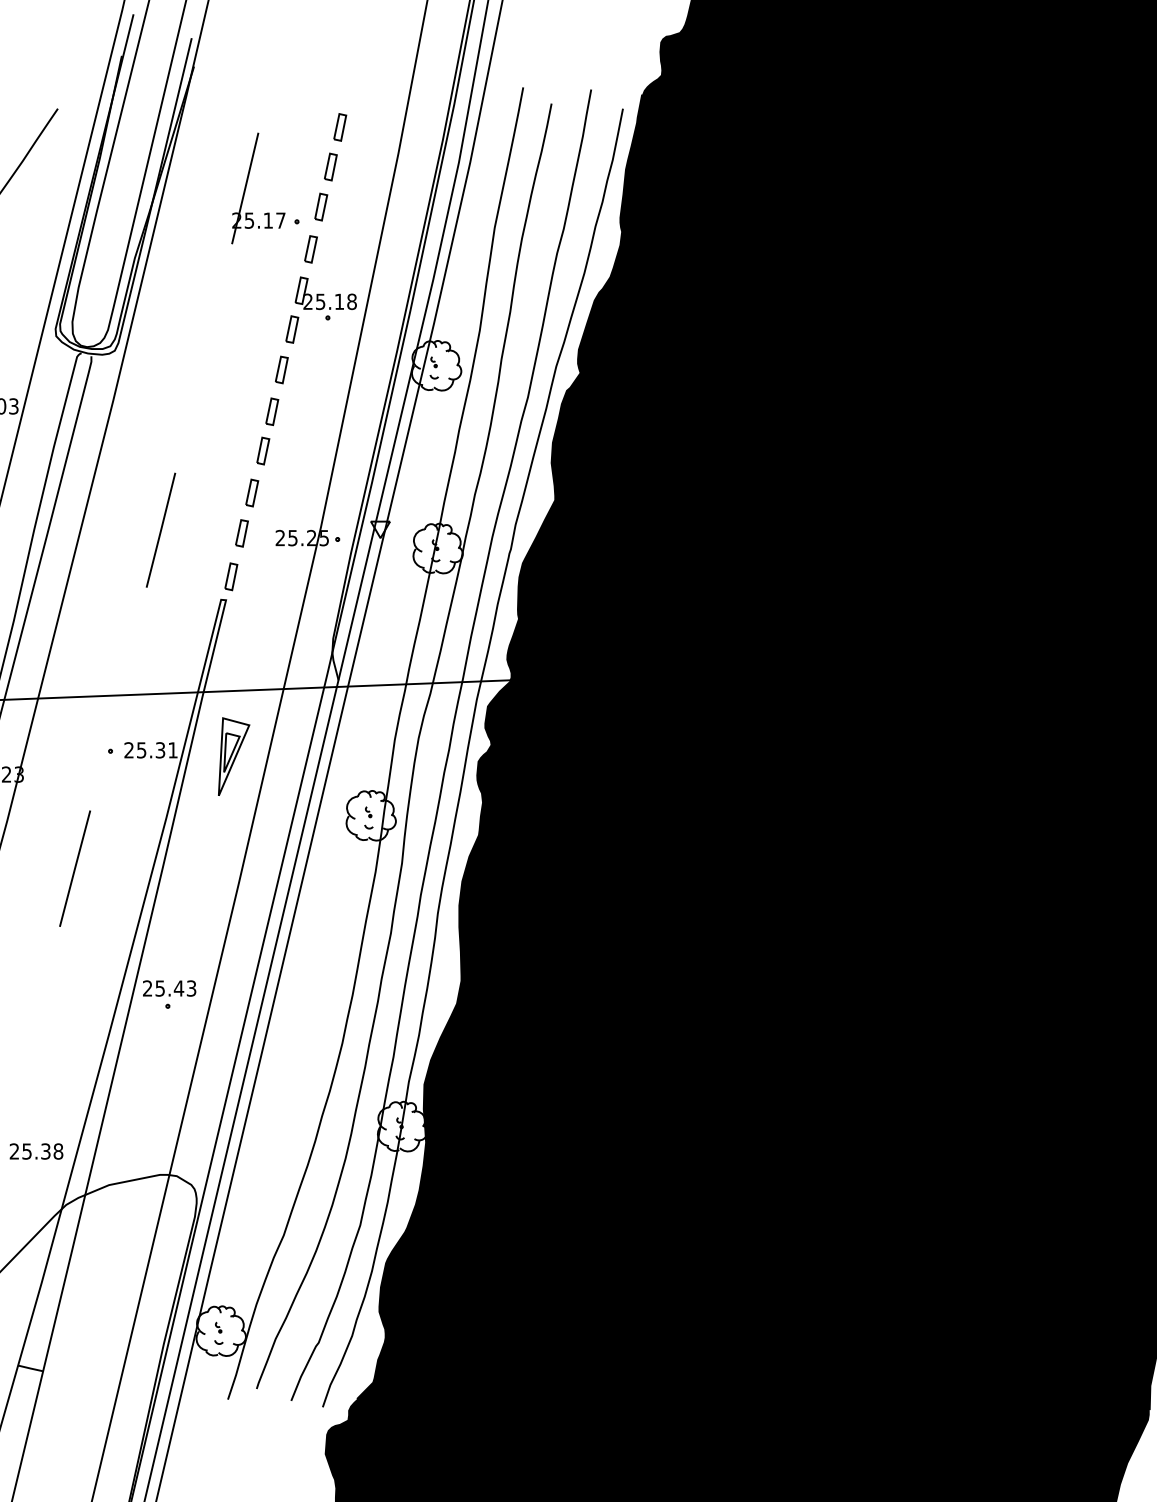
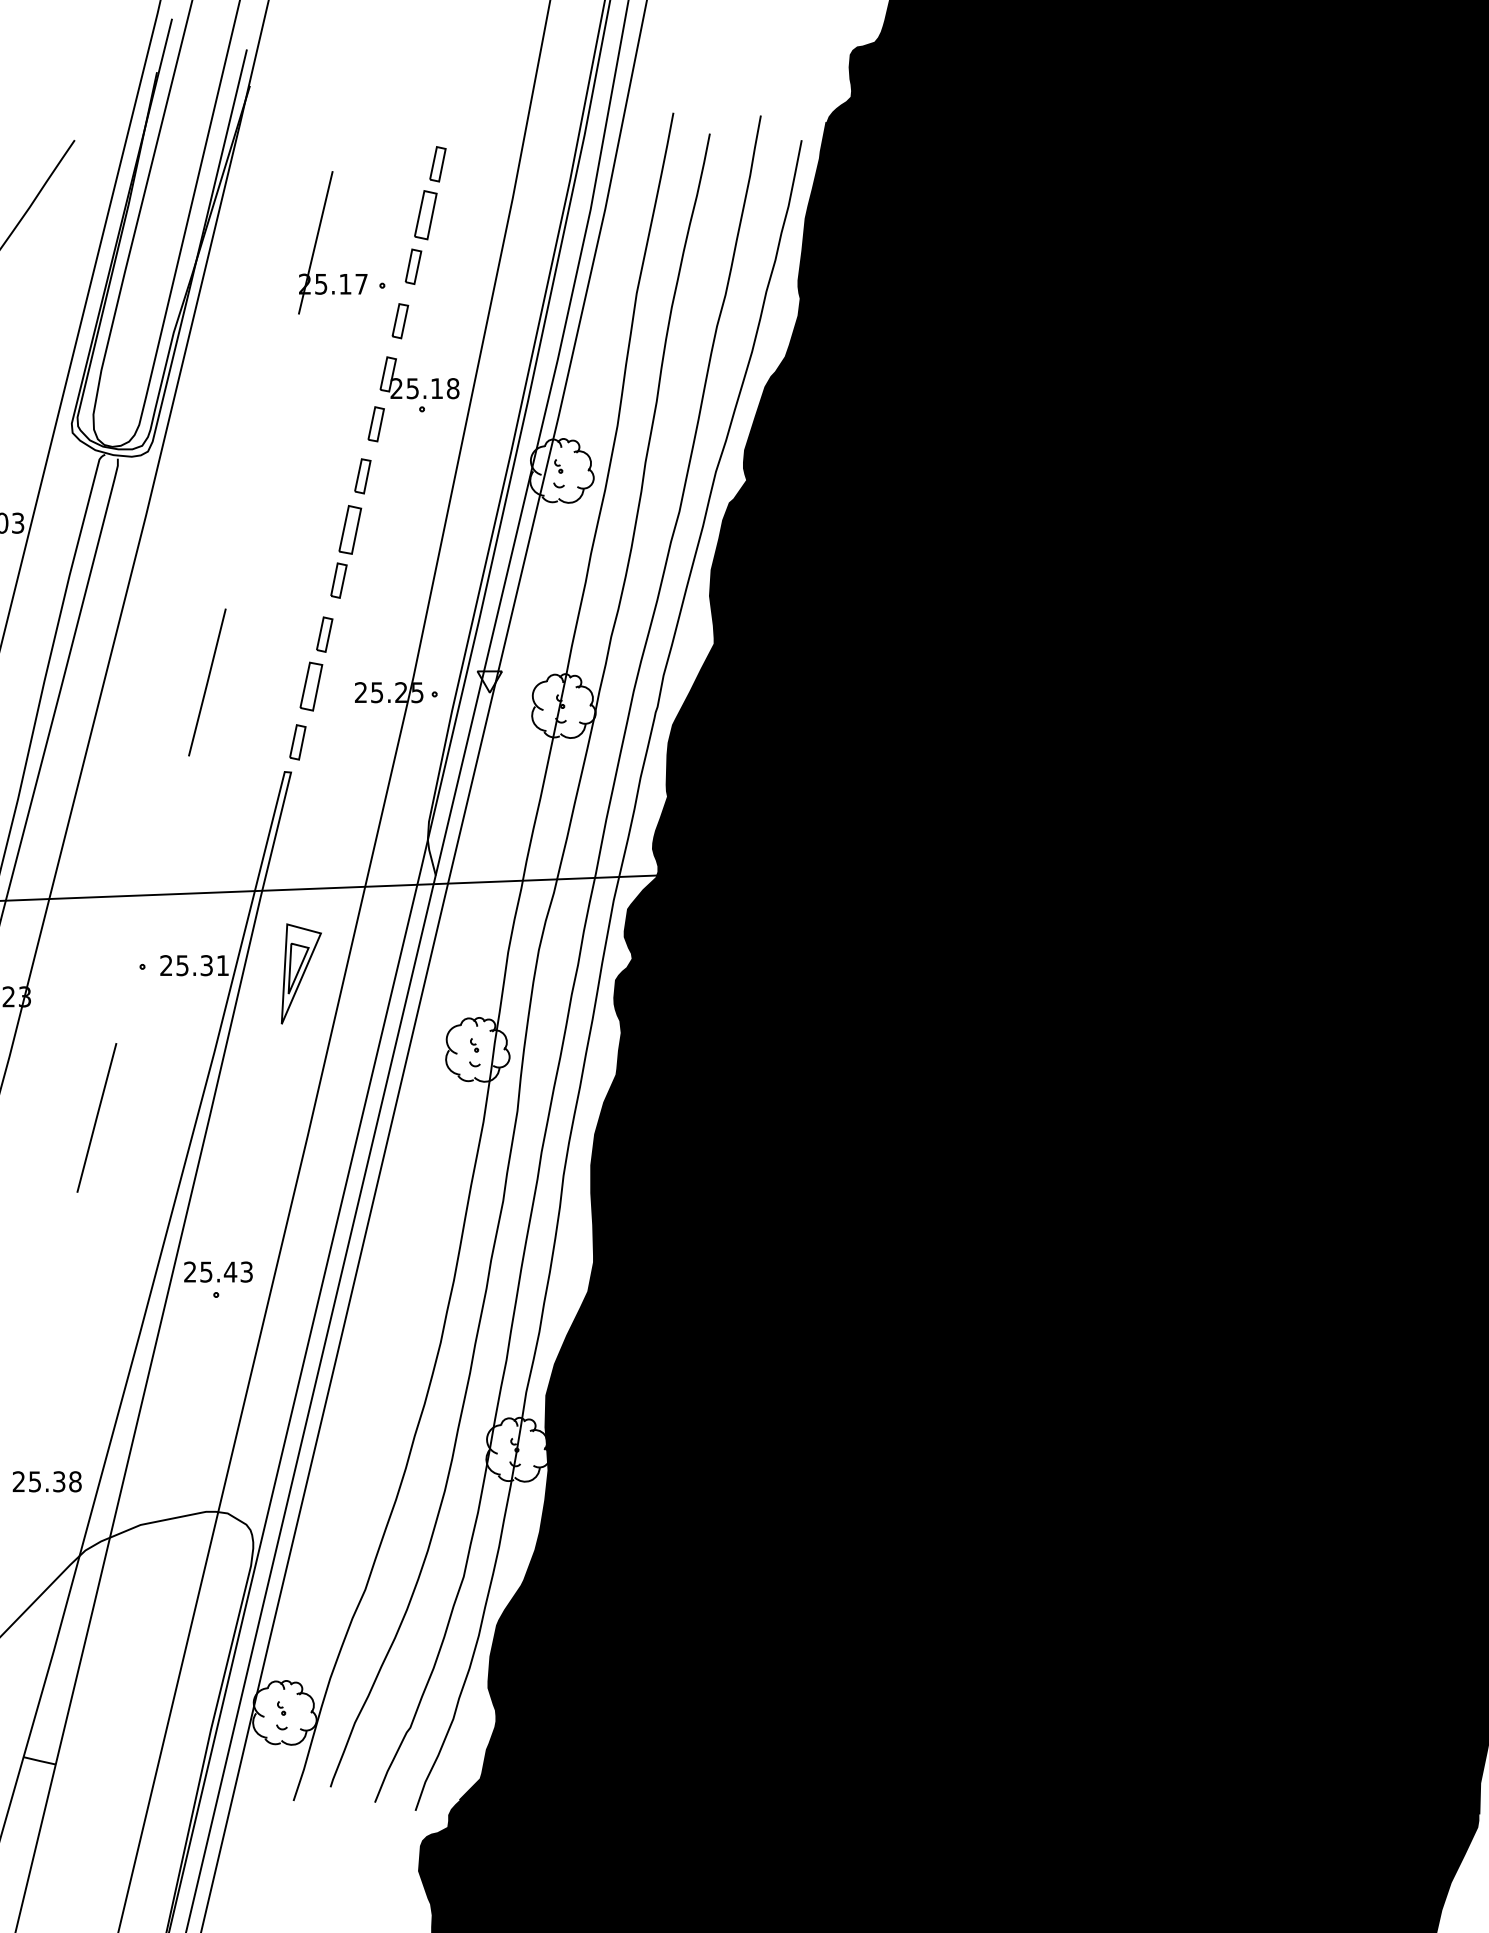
part: (330, 167) -> (425, 215), size x1.4
part: (272, 412) -> (350, 530), size x1.4
part: (241, 533) -> (311, 686), size x1.4

